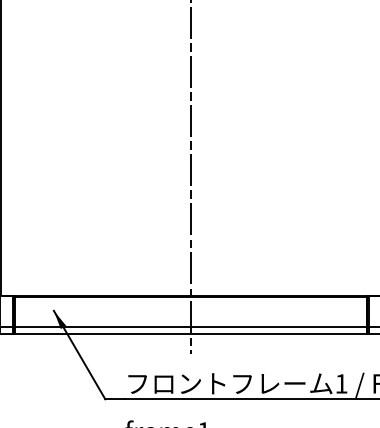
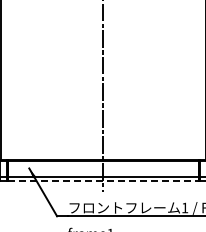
line: (190, 334) -> (103, 181), solid -> dashed

